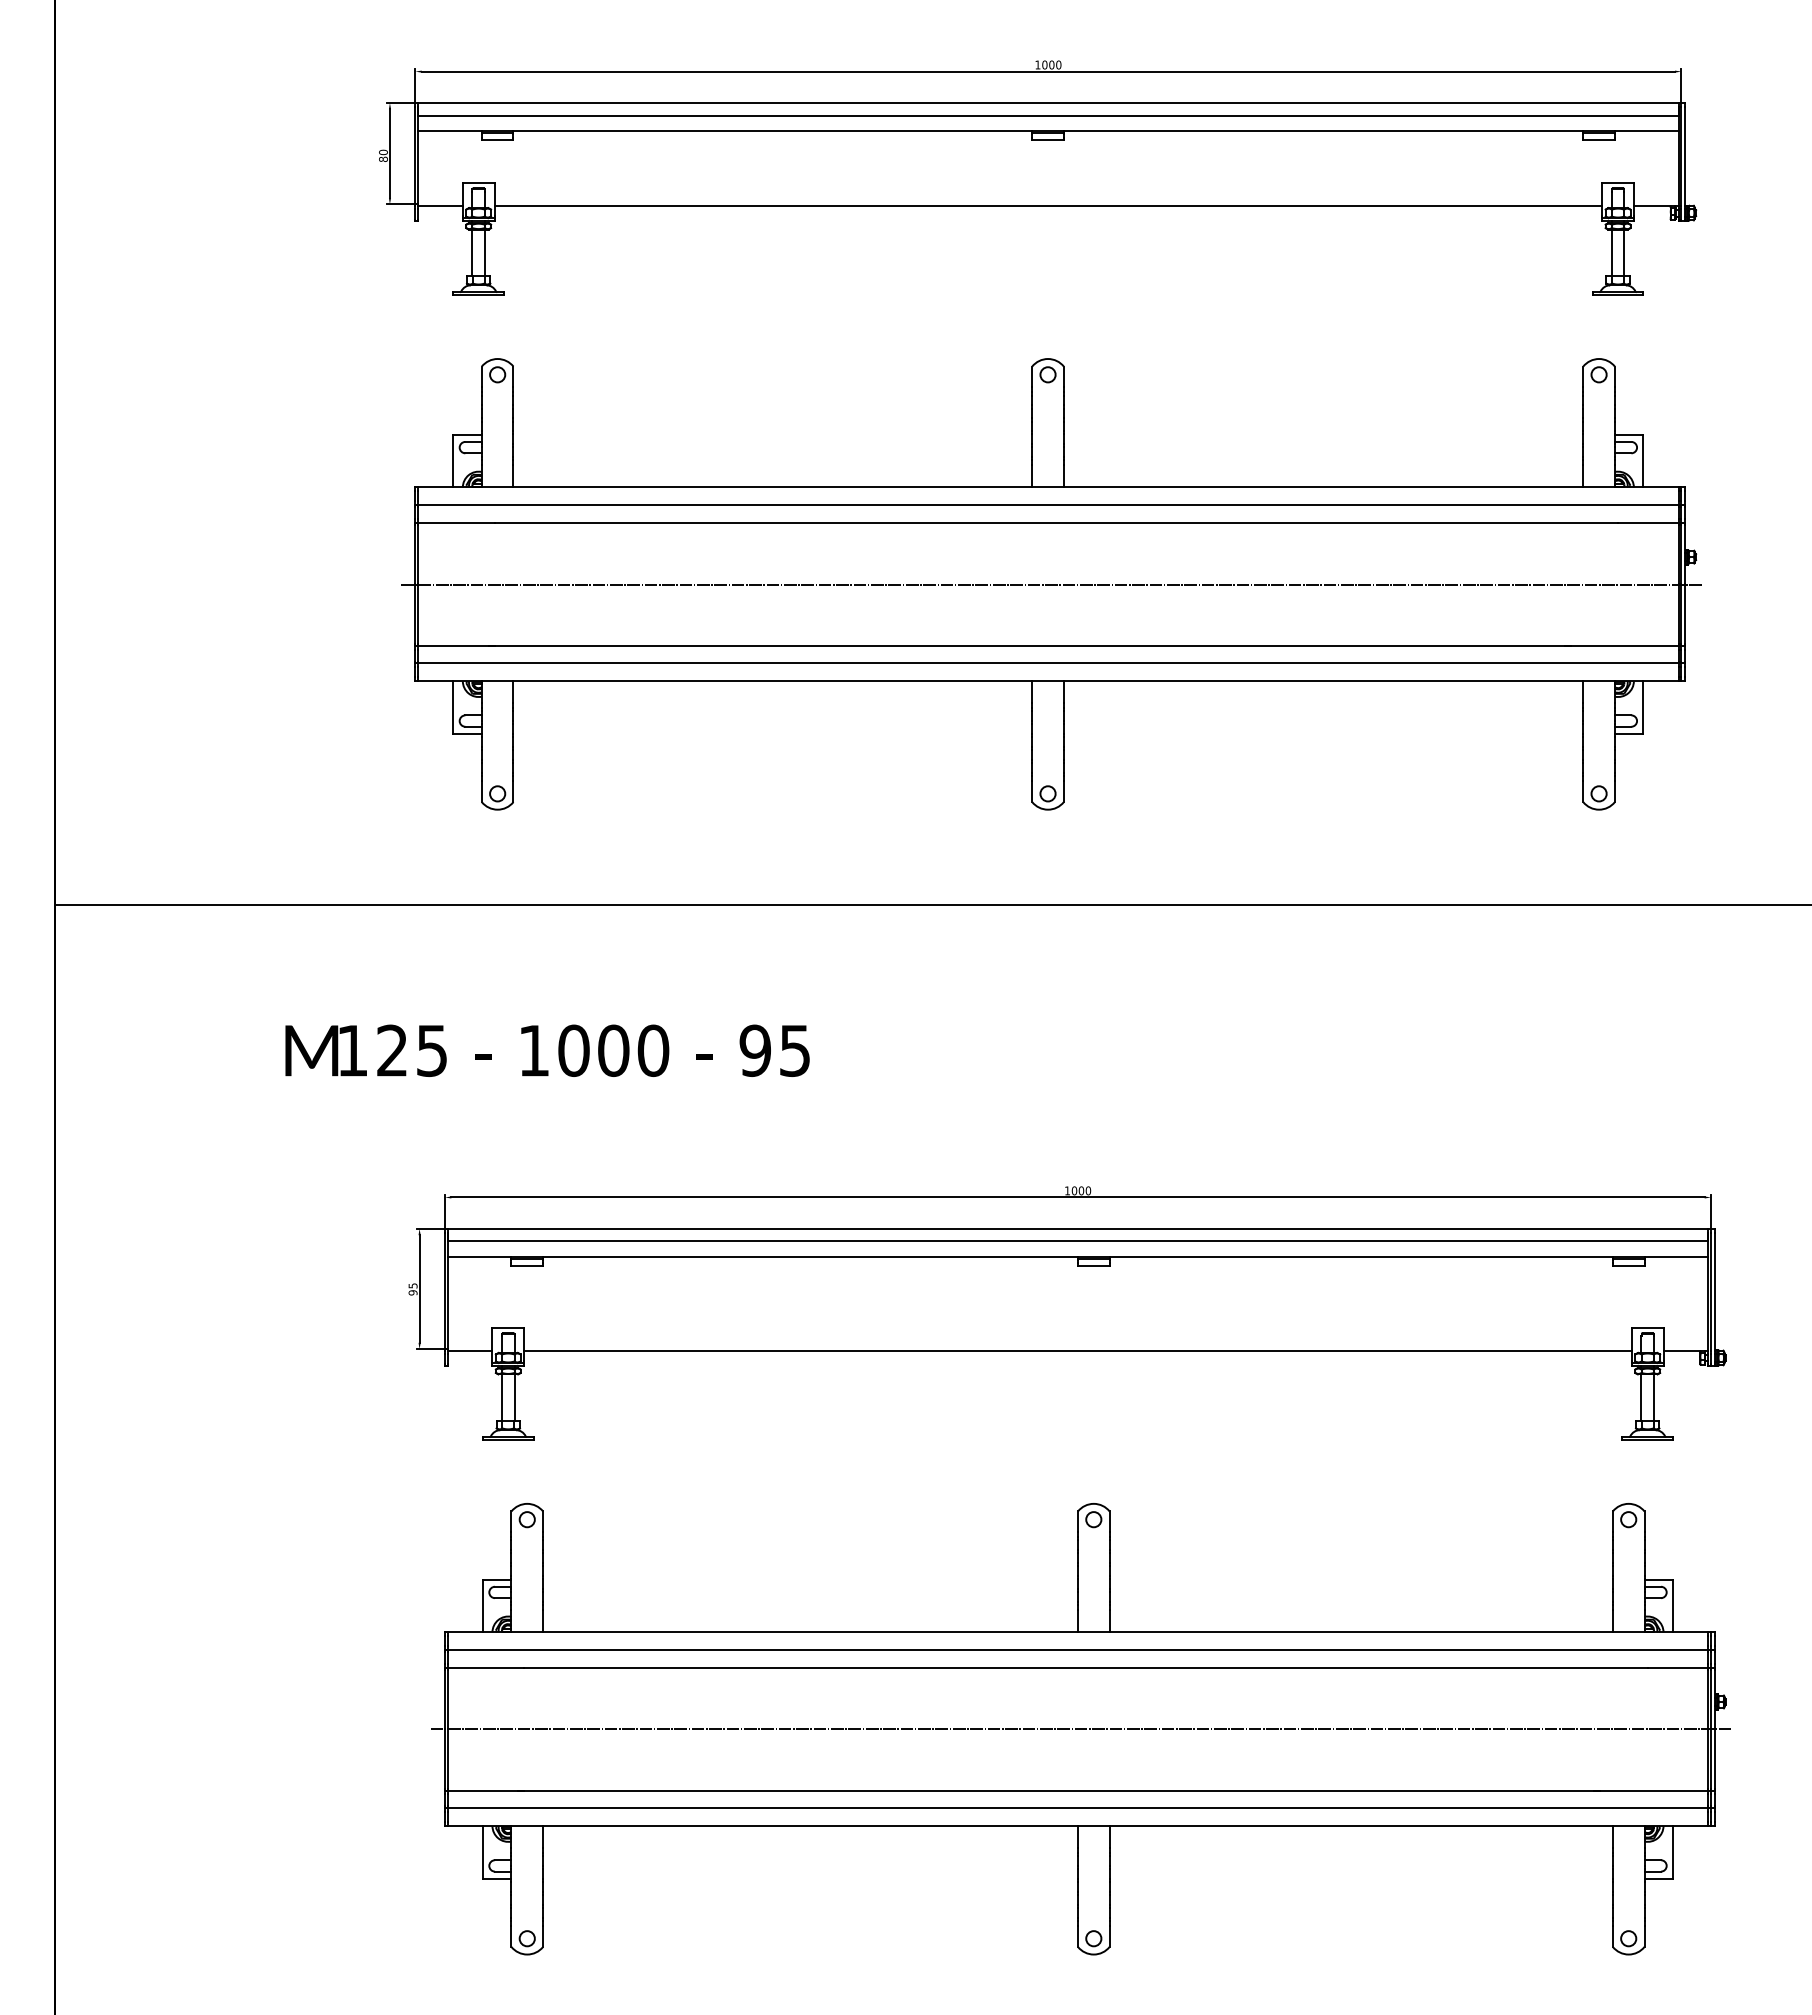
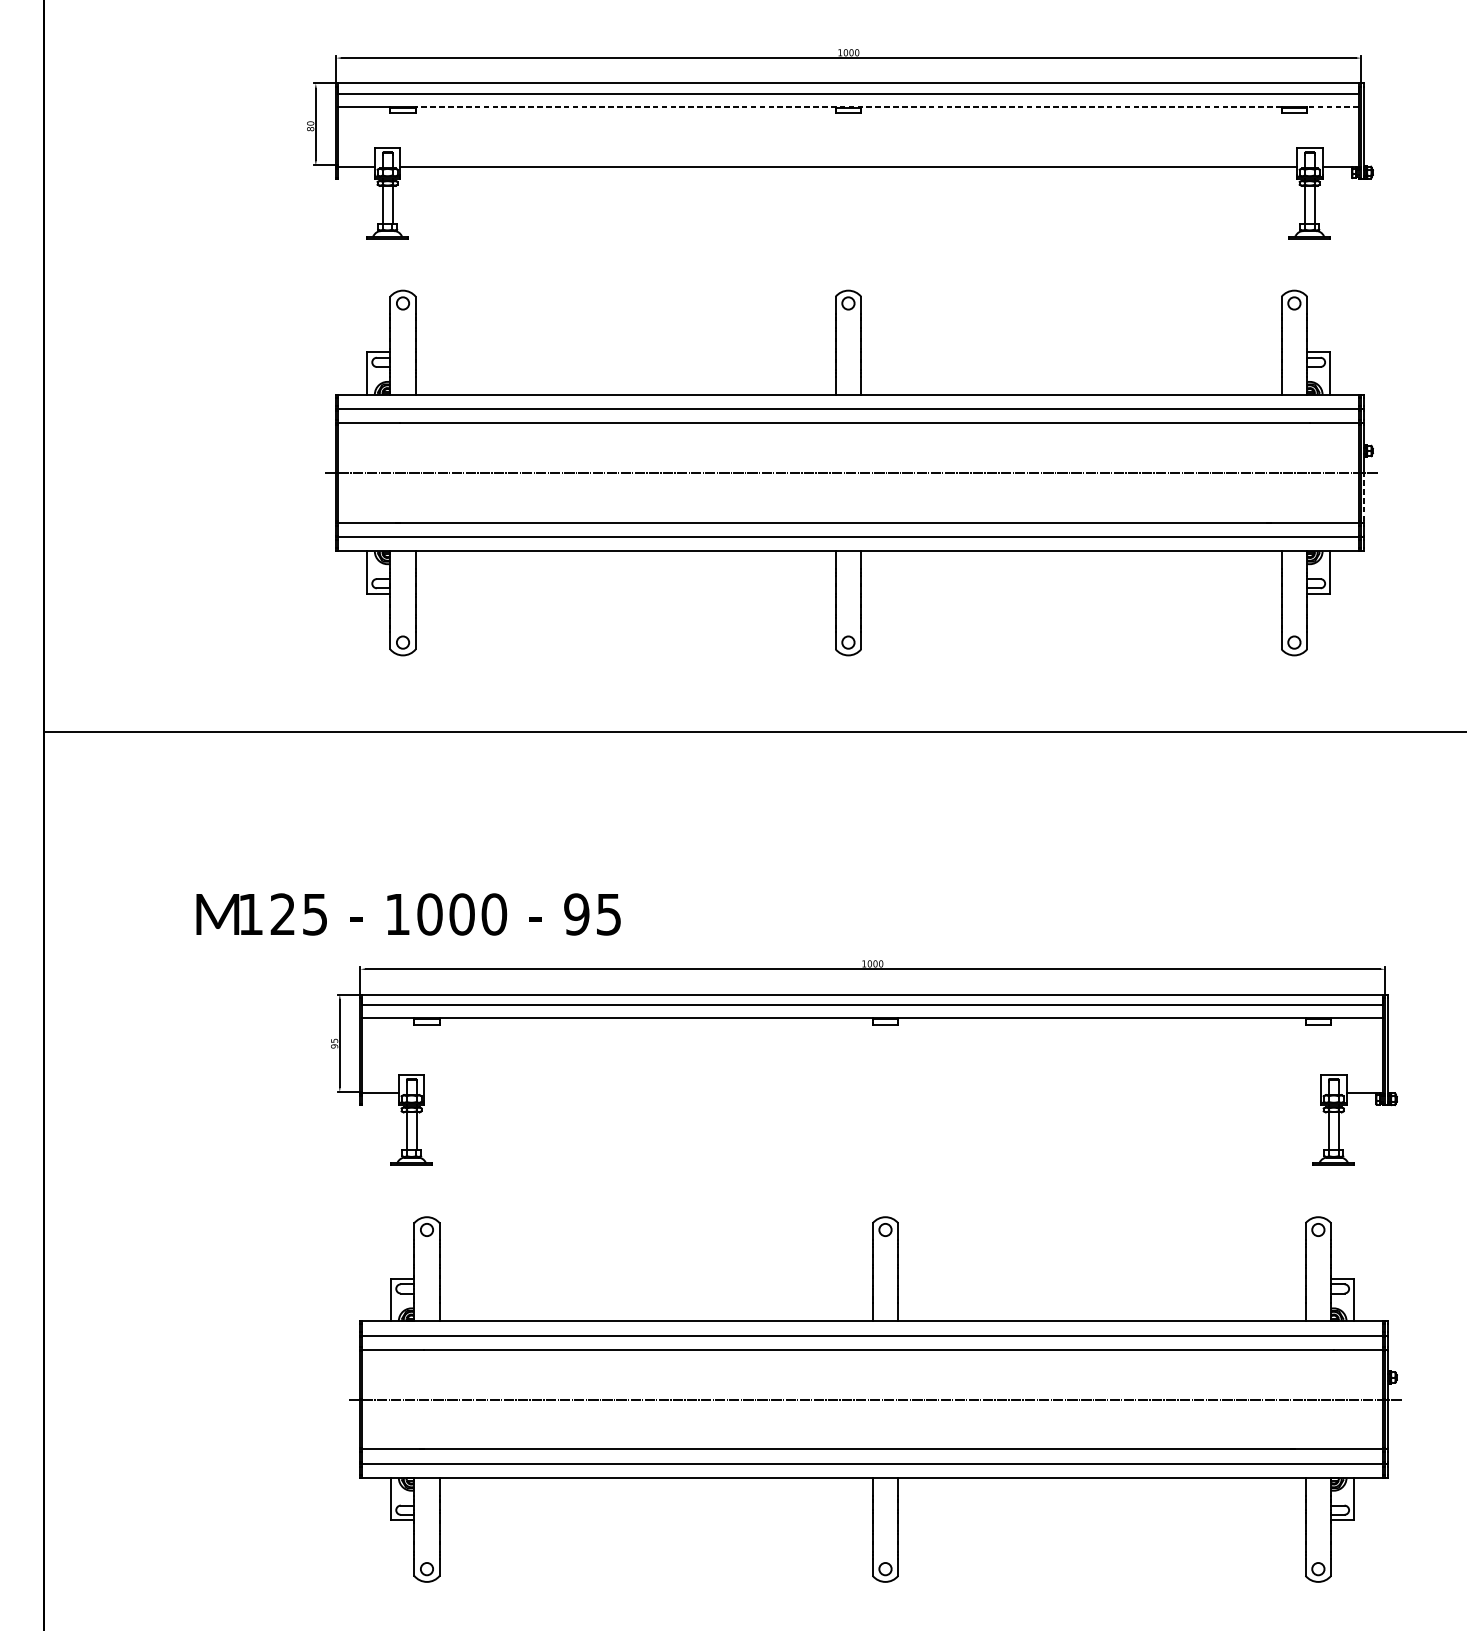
line: (1048, 131) -> (848, 106), solid -> dashed
line: (1646, 131) -> (1332, 106), solid -> dashed
line: (1685, 614) -> (1364, 497), solid -> dashed
text: (547, 1050) -> (408, 914), moved
line: (1077, 1350) -> (872, 1093), removed

